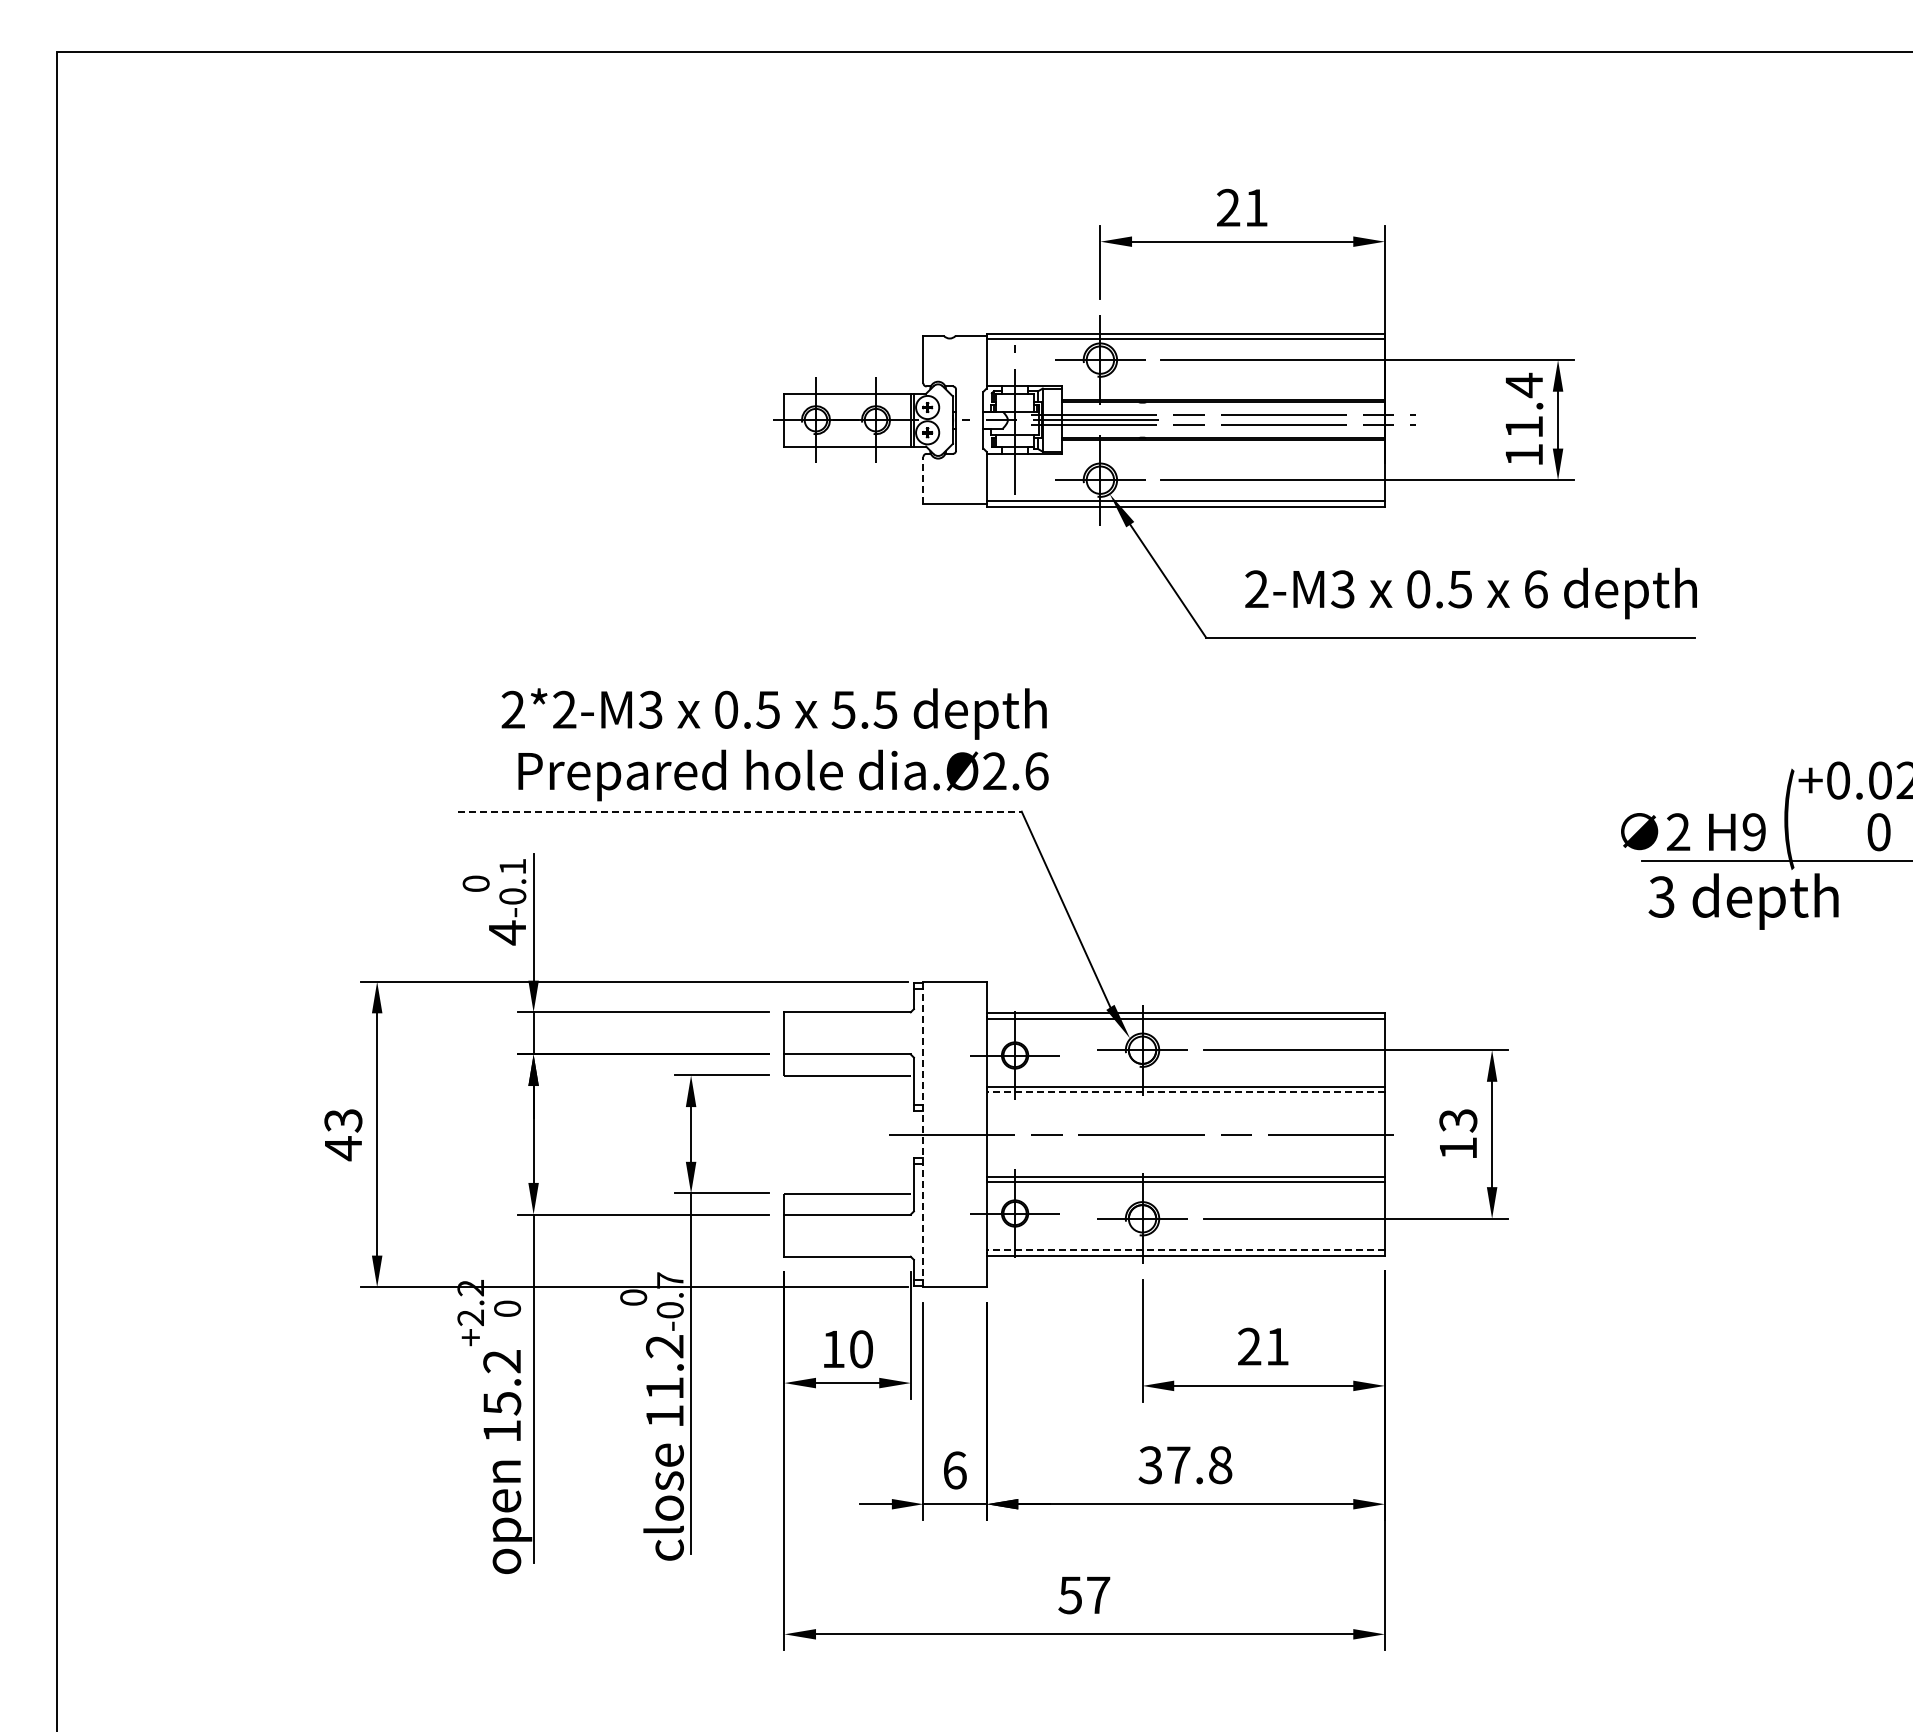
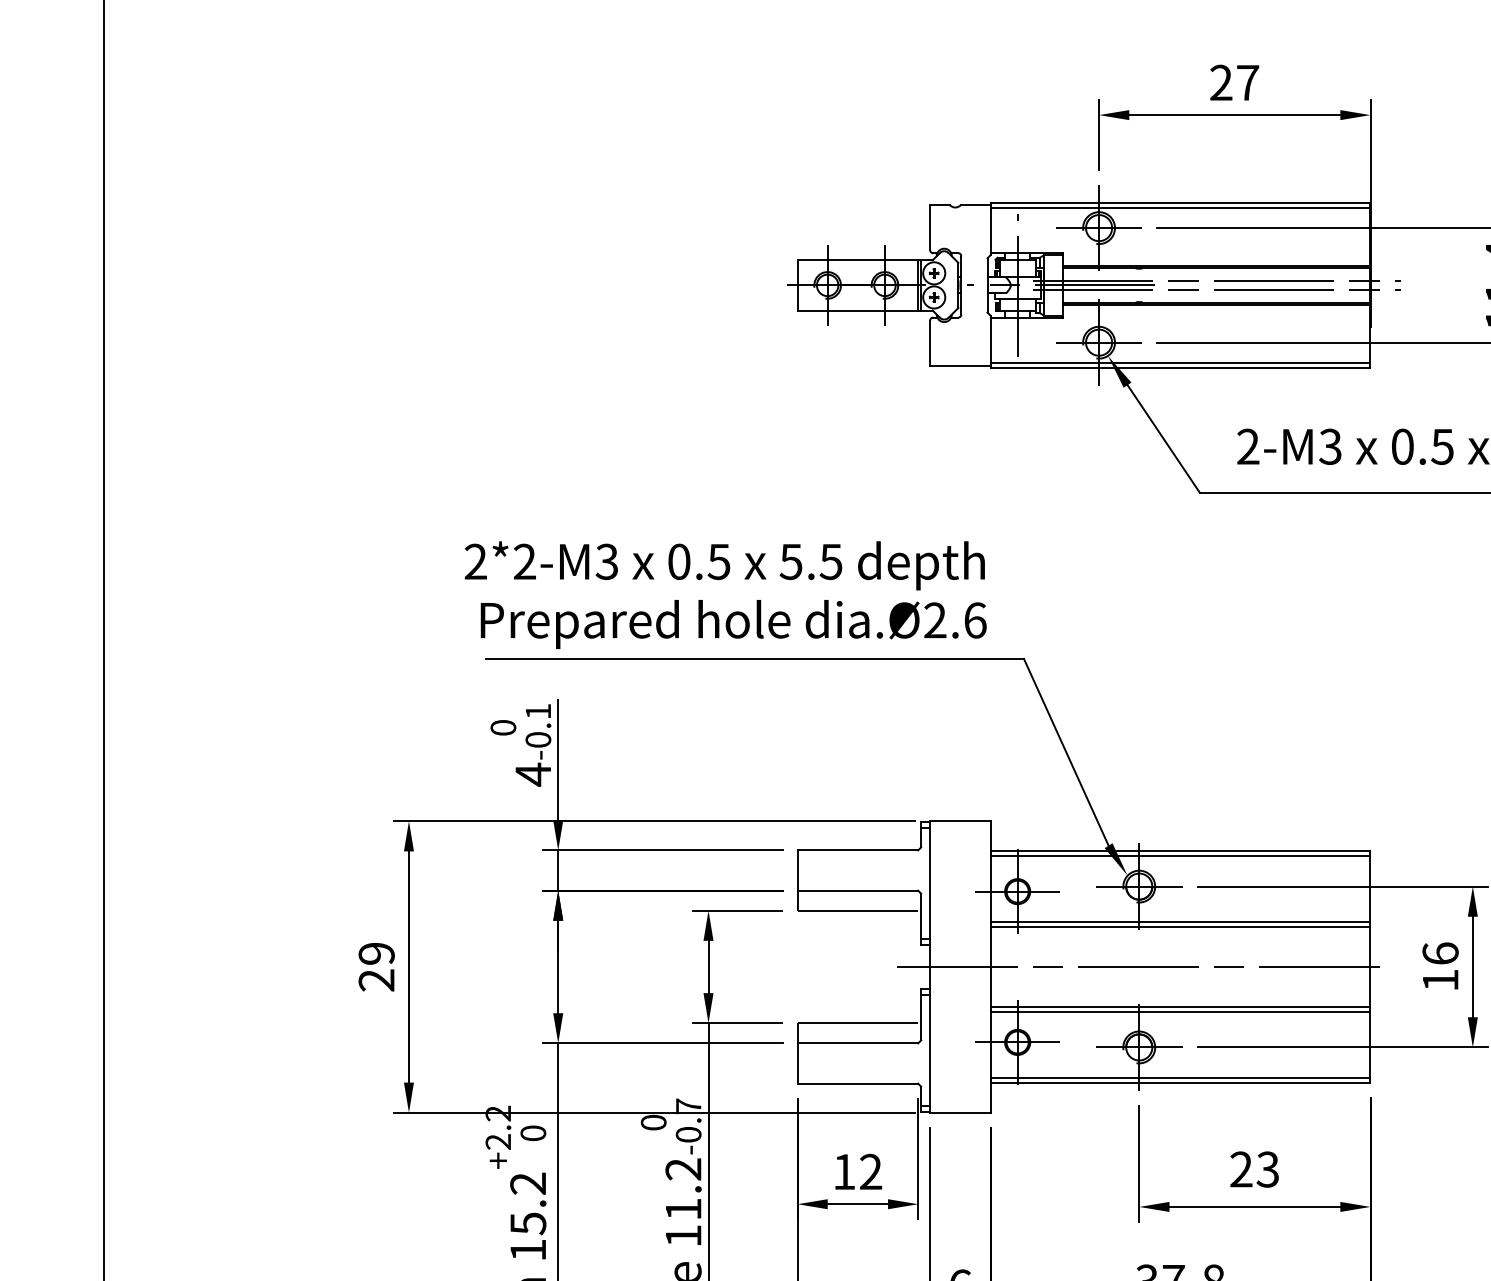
text: (1256, 207) -> (1248, 82), 21 -> 27
line: (923, 480) -> (930, 342), dashed -> solid
text: (774, 744) -> (725, 594), moved
line: (740, 811) -> (755, 658), dashed -> solid
line: (1185, 1092) -> (1180, 926), dashed -> solid
text: (1458, 1120) -> (1440, 953), 13 -> 16
line: (923, 1134) -> (930, 967), dashed -> solid
text: (343, 1135) -> (376, 967), 43 -> 29
line: (1185, 1250) -> (1180, 1077), dashed -> solid
text: (1276, 1346) -> (1267, 1169), 21 -> 23
text: (860, 1349) -> (870, 1172), 10 -> 12

